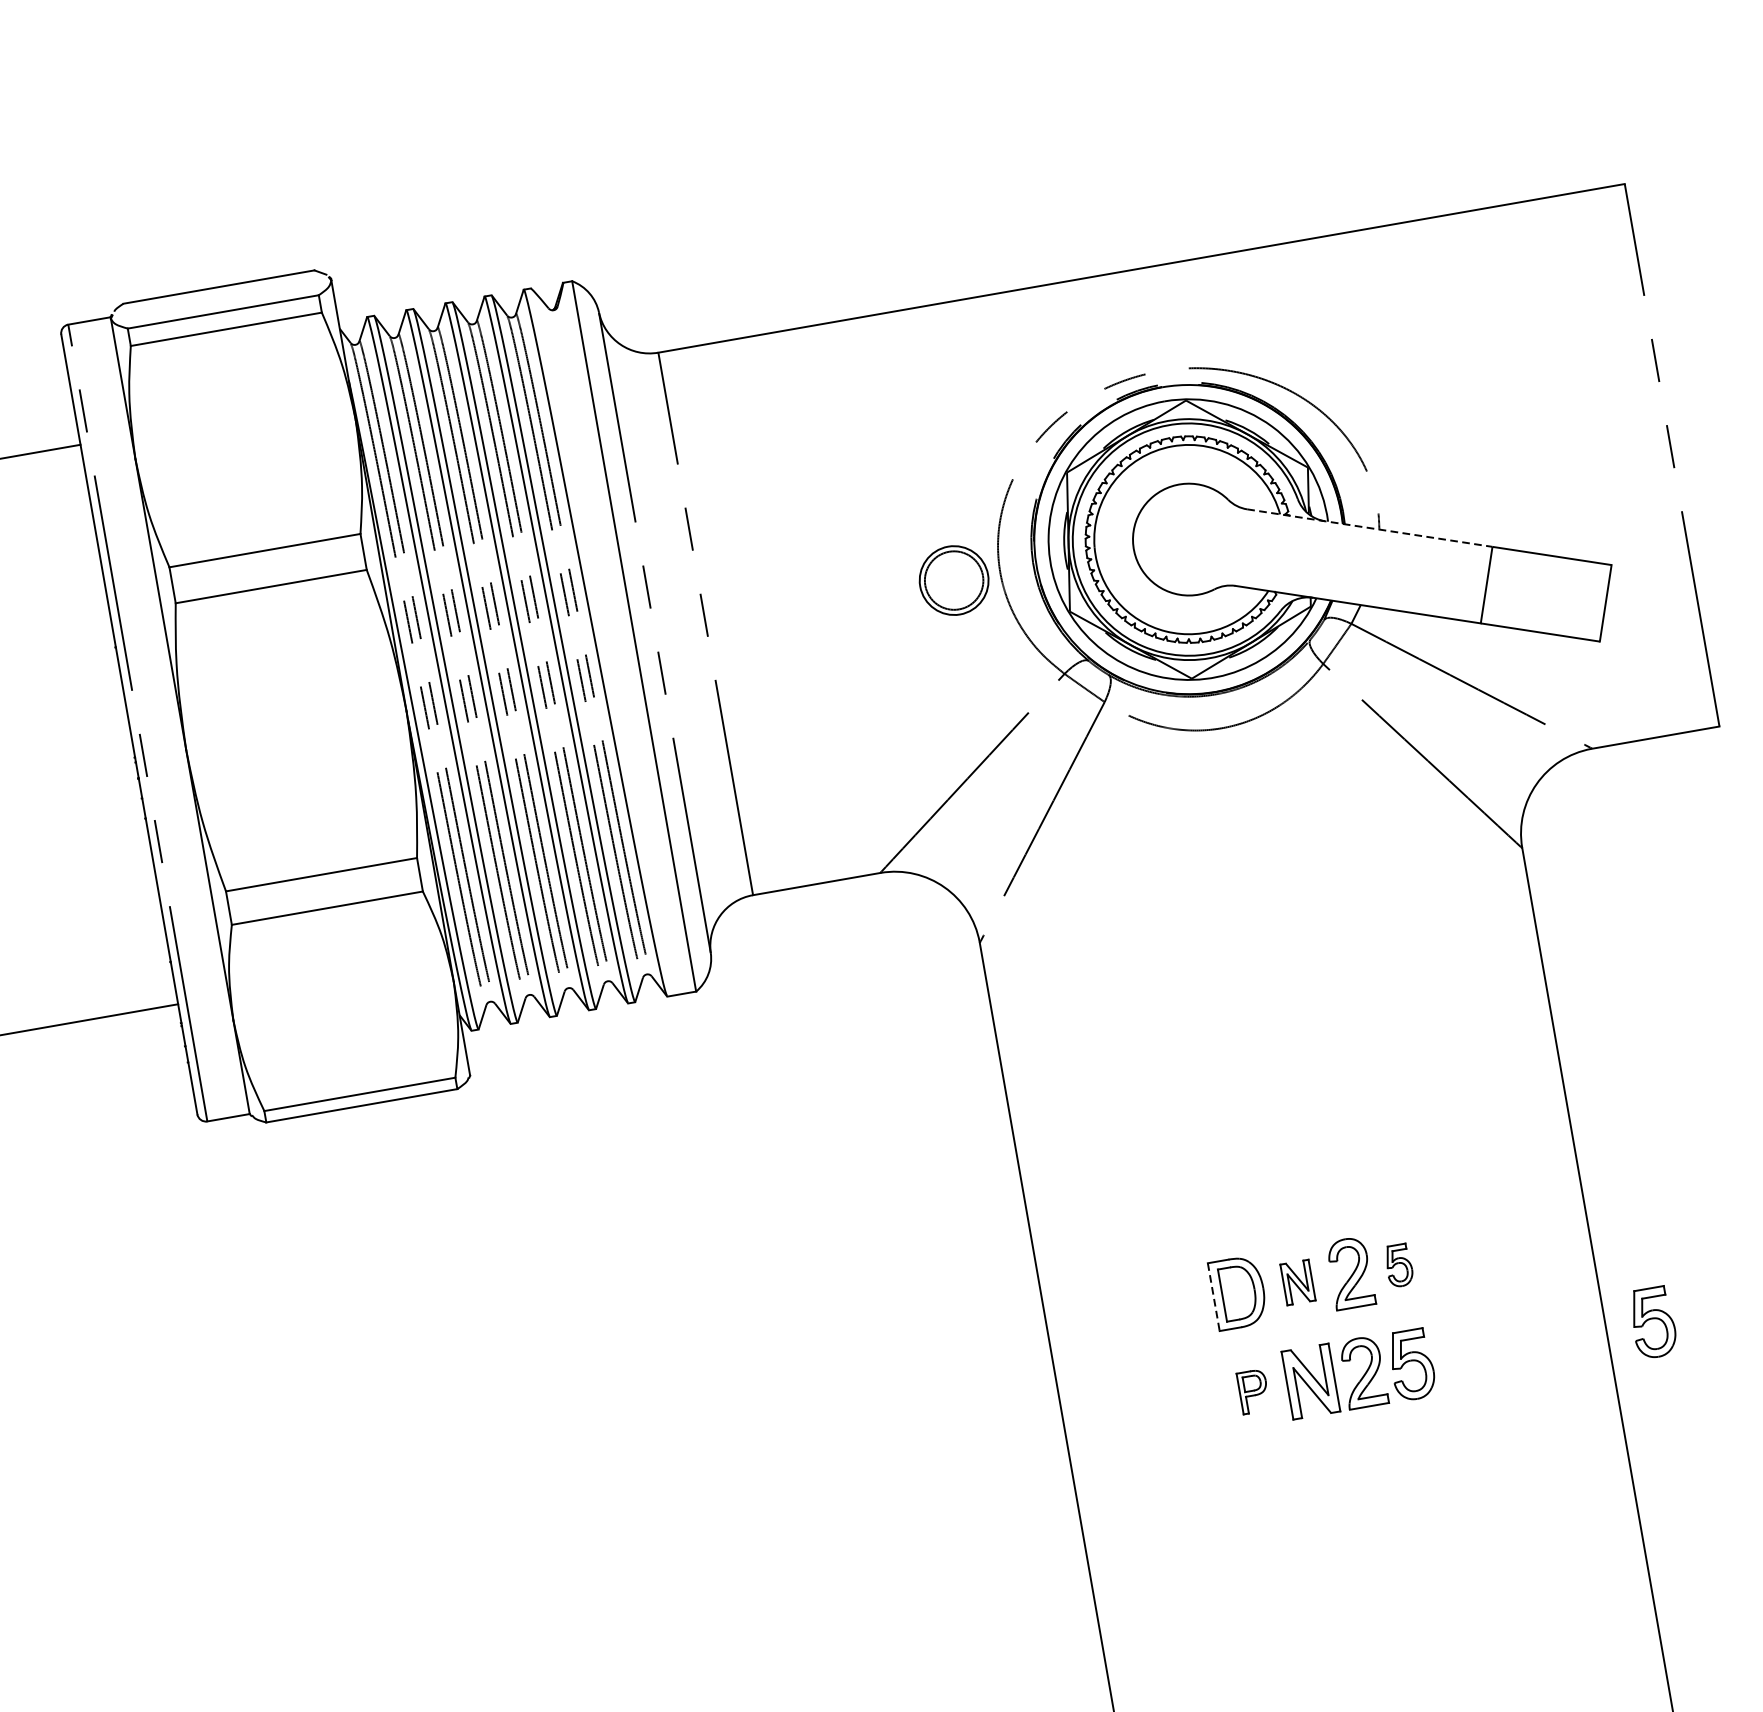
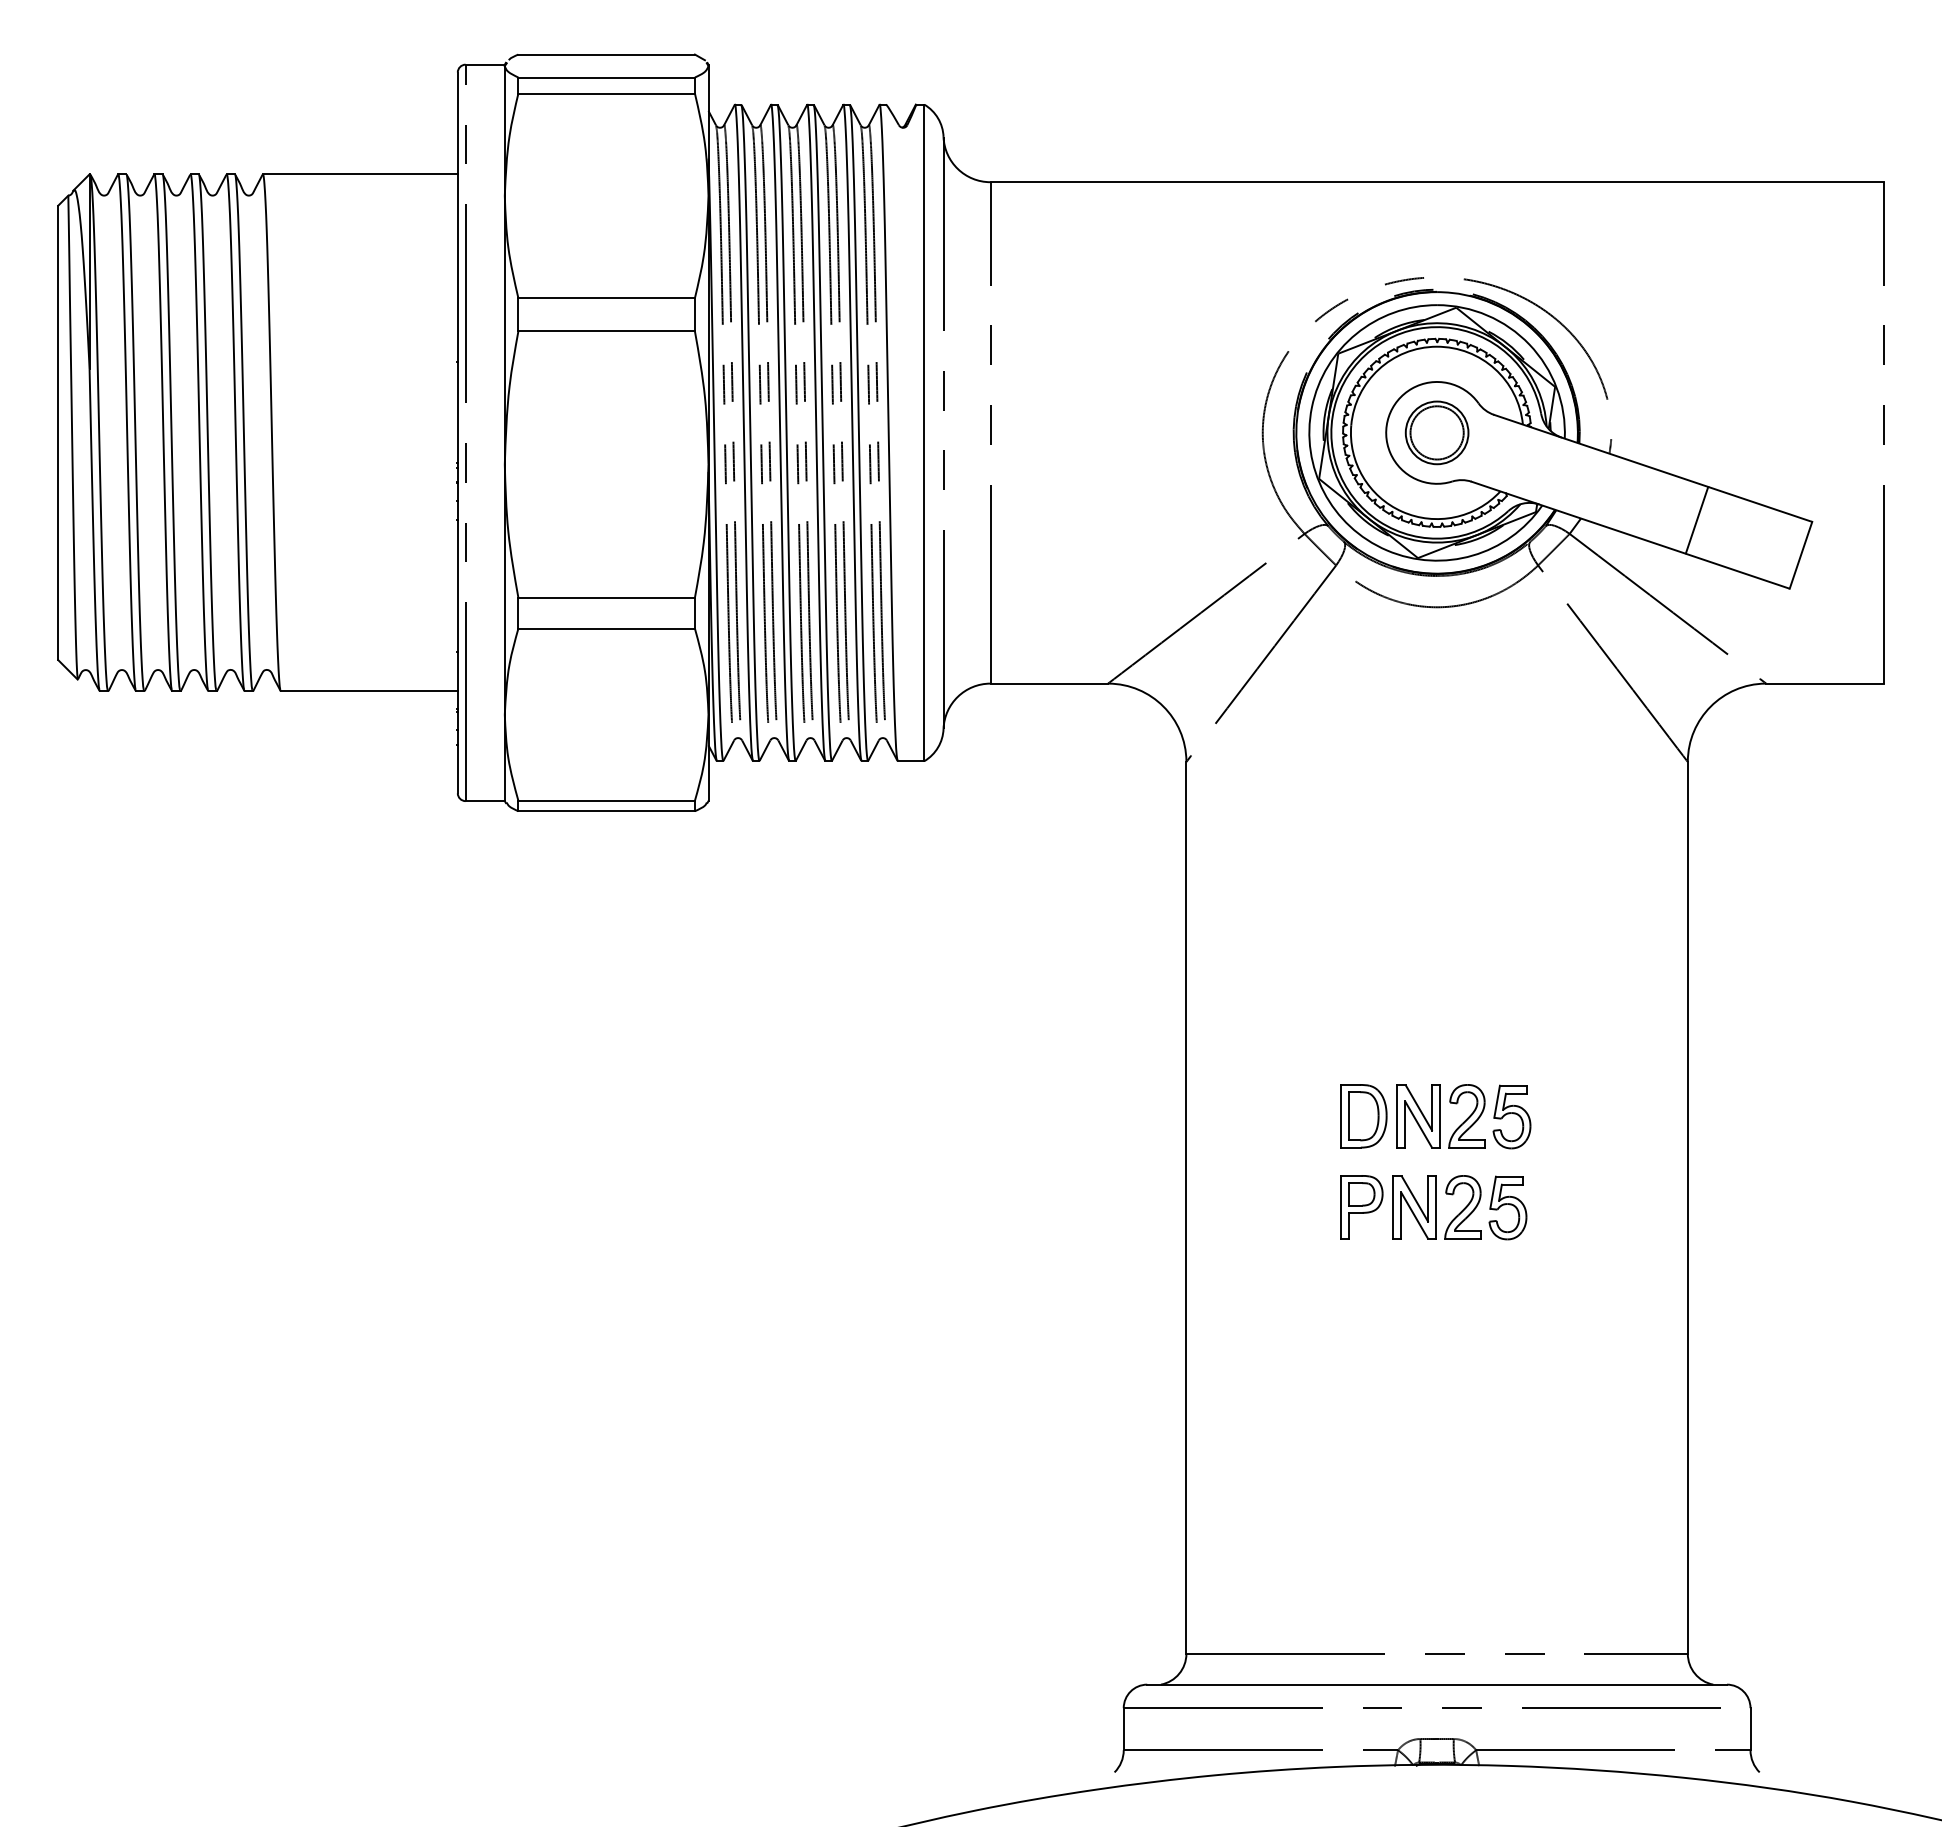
line: (1370, 527) -> (1601, 450), dashed -> solid
part: (953, 580) -> (1436, 432), moved
part: (1398, 1265) -> (1511, 1116), size x1.67
part: (1297, 1282) -> (1418, 1116), size x1.67
line: (1213, 1297) -> (1340, 1116), dashed -> solid
part: (1652, 1322) -> (1730, 1207), removed
part: (1253, 1391) -> (1361, 1207), size x1.67

